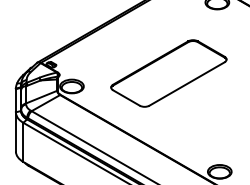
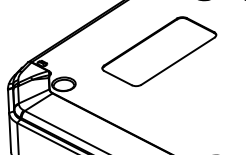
part: (168, 73) -> (158, 51), moved

